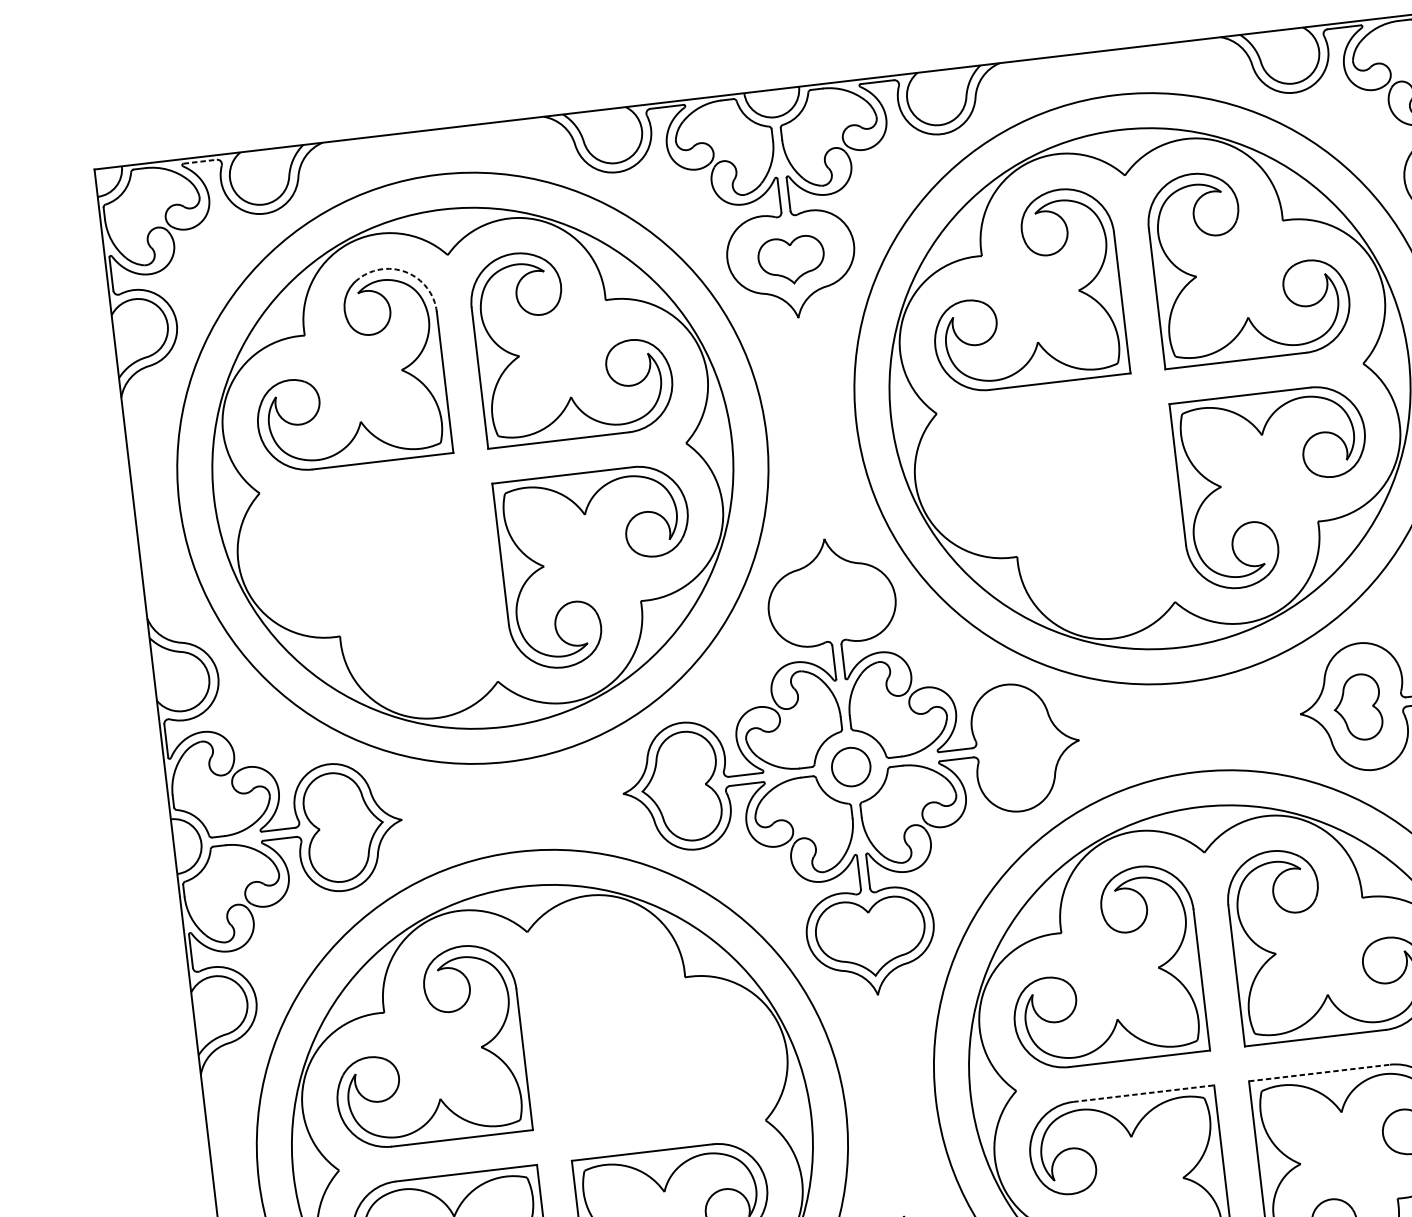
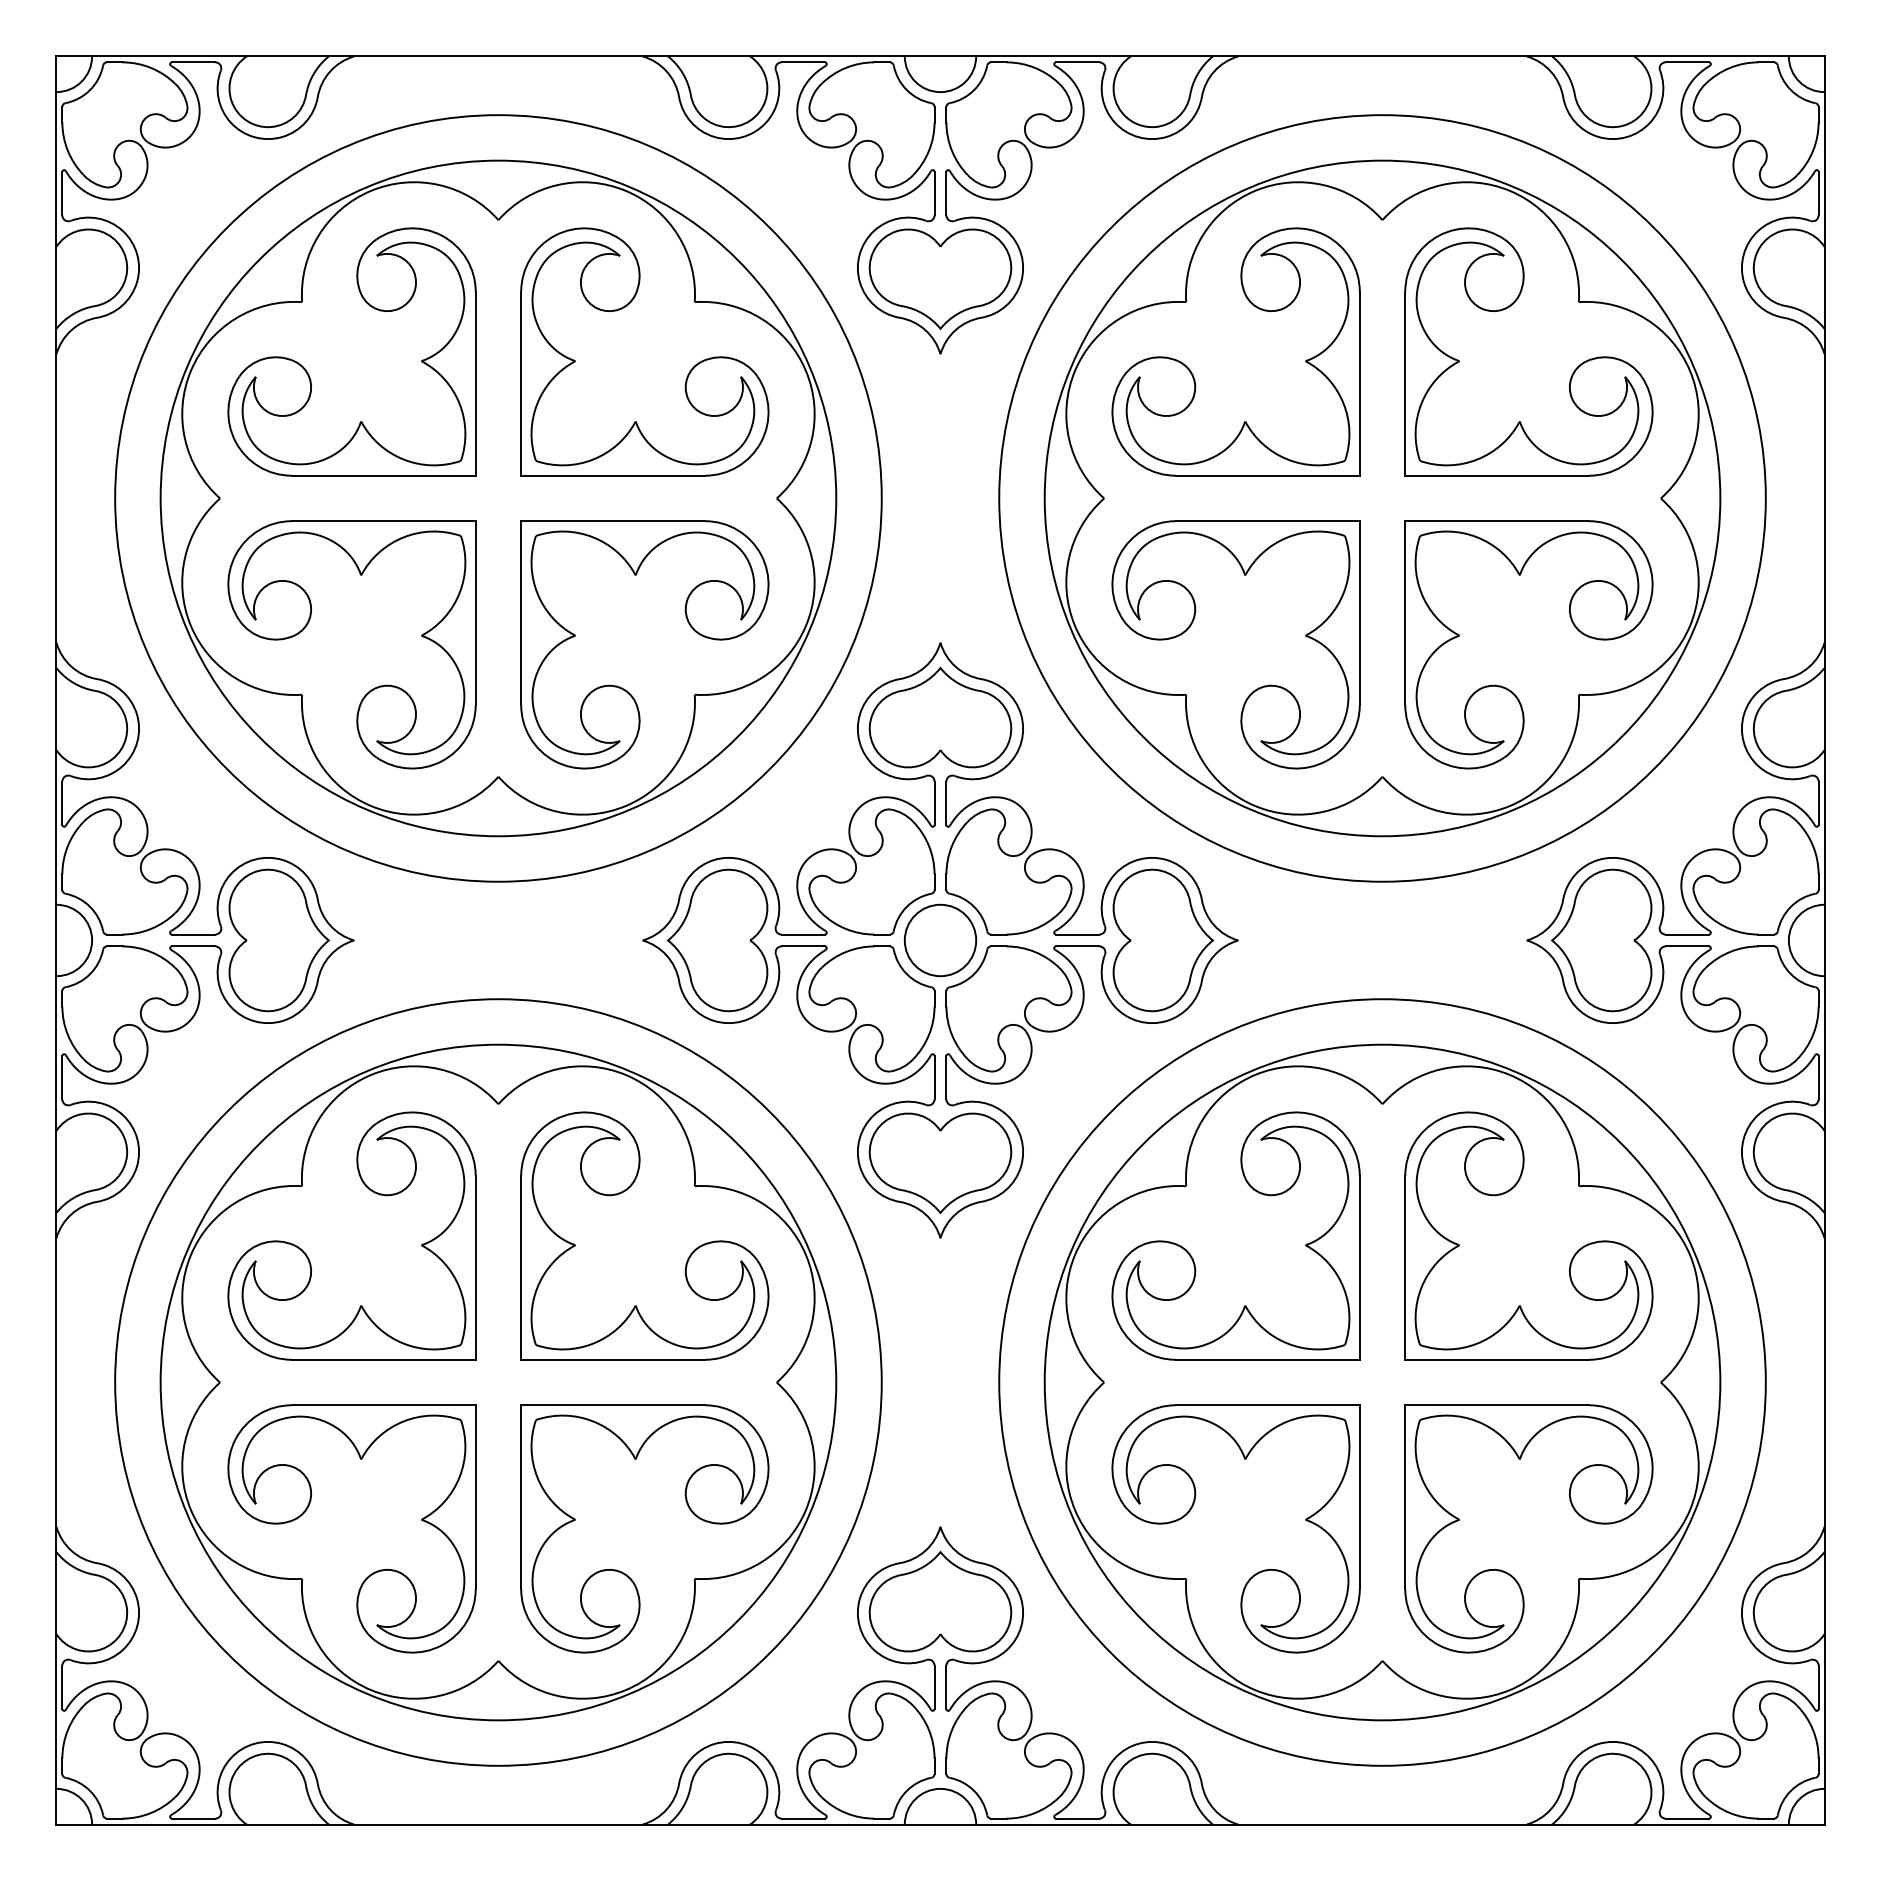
line: (200, 161) -> (193, 62), dashed -> solid
part: (791, 260) -> (940, 278), size x1.67
arc: (405, 272) -> (441, 235), dashed -> solid
part: (1016, 500) -> (1193, 622), added
part: (339, 580) -> (309, 622), added
part: (831, 596) -> (940, 717), added
part: (1357, 707) -> (1601, 940), size x1.67
part: (1022, 747) -> (1163, 940), added
circle: (851, 767) -> (940, 940), size x1.43
part: (630, 989) -> (622, 1193), added
line: (1319, 1073) -> (1497, 1405), dashed -> solid
line: (1143, 1093) -> (1267, 1405), dashed -> solid

